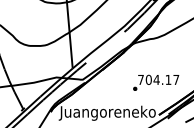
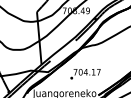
text: (156, 83) -> (85, 74), moved

